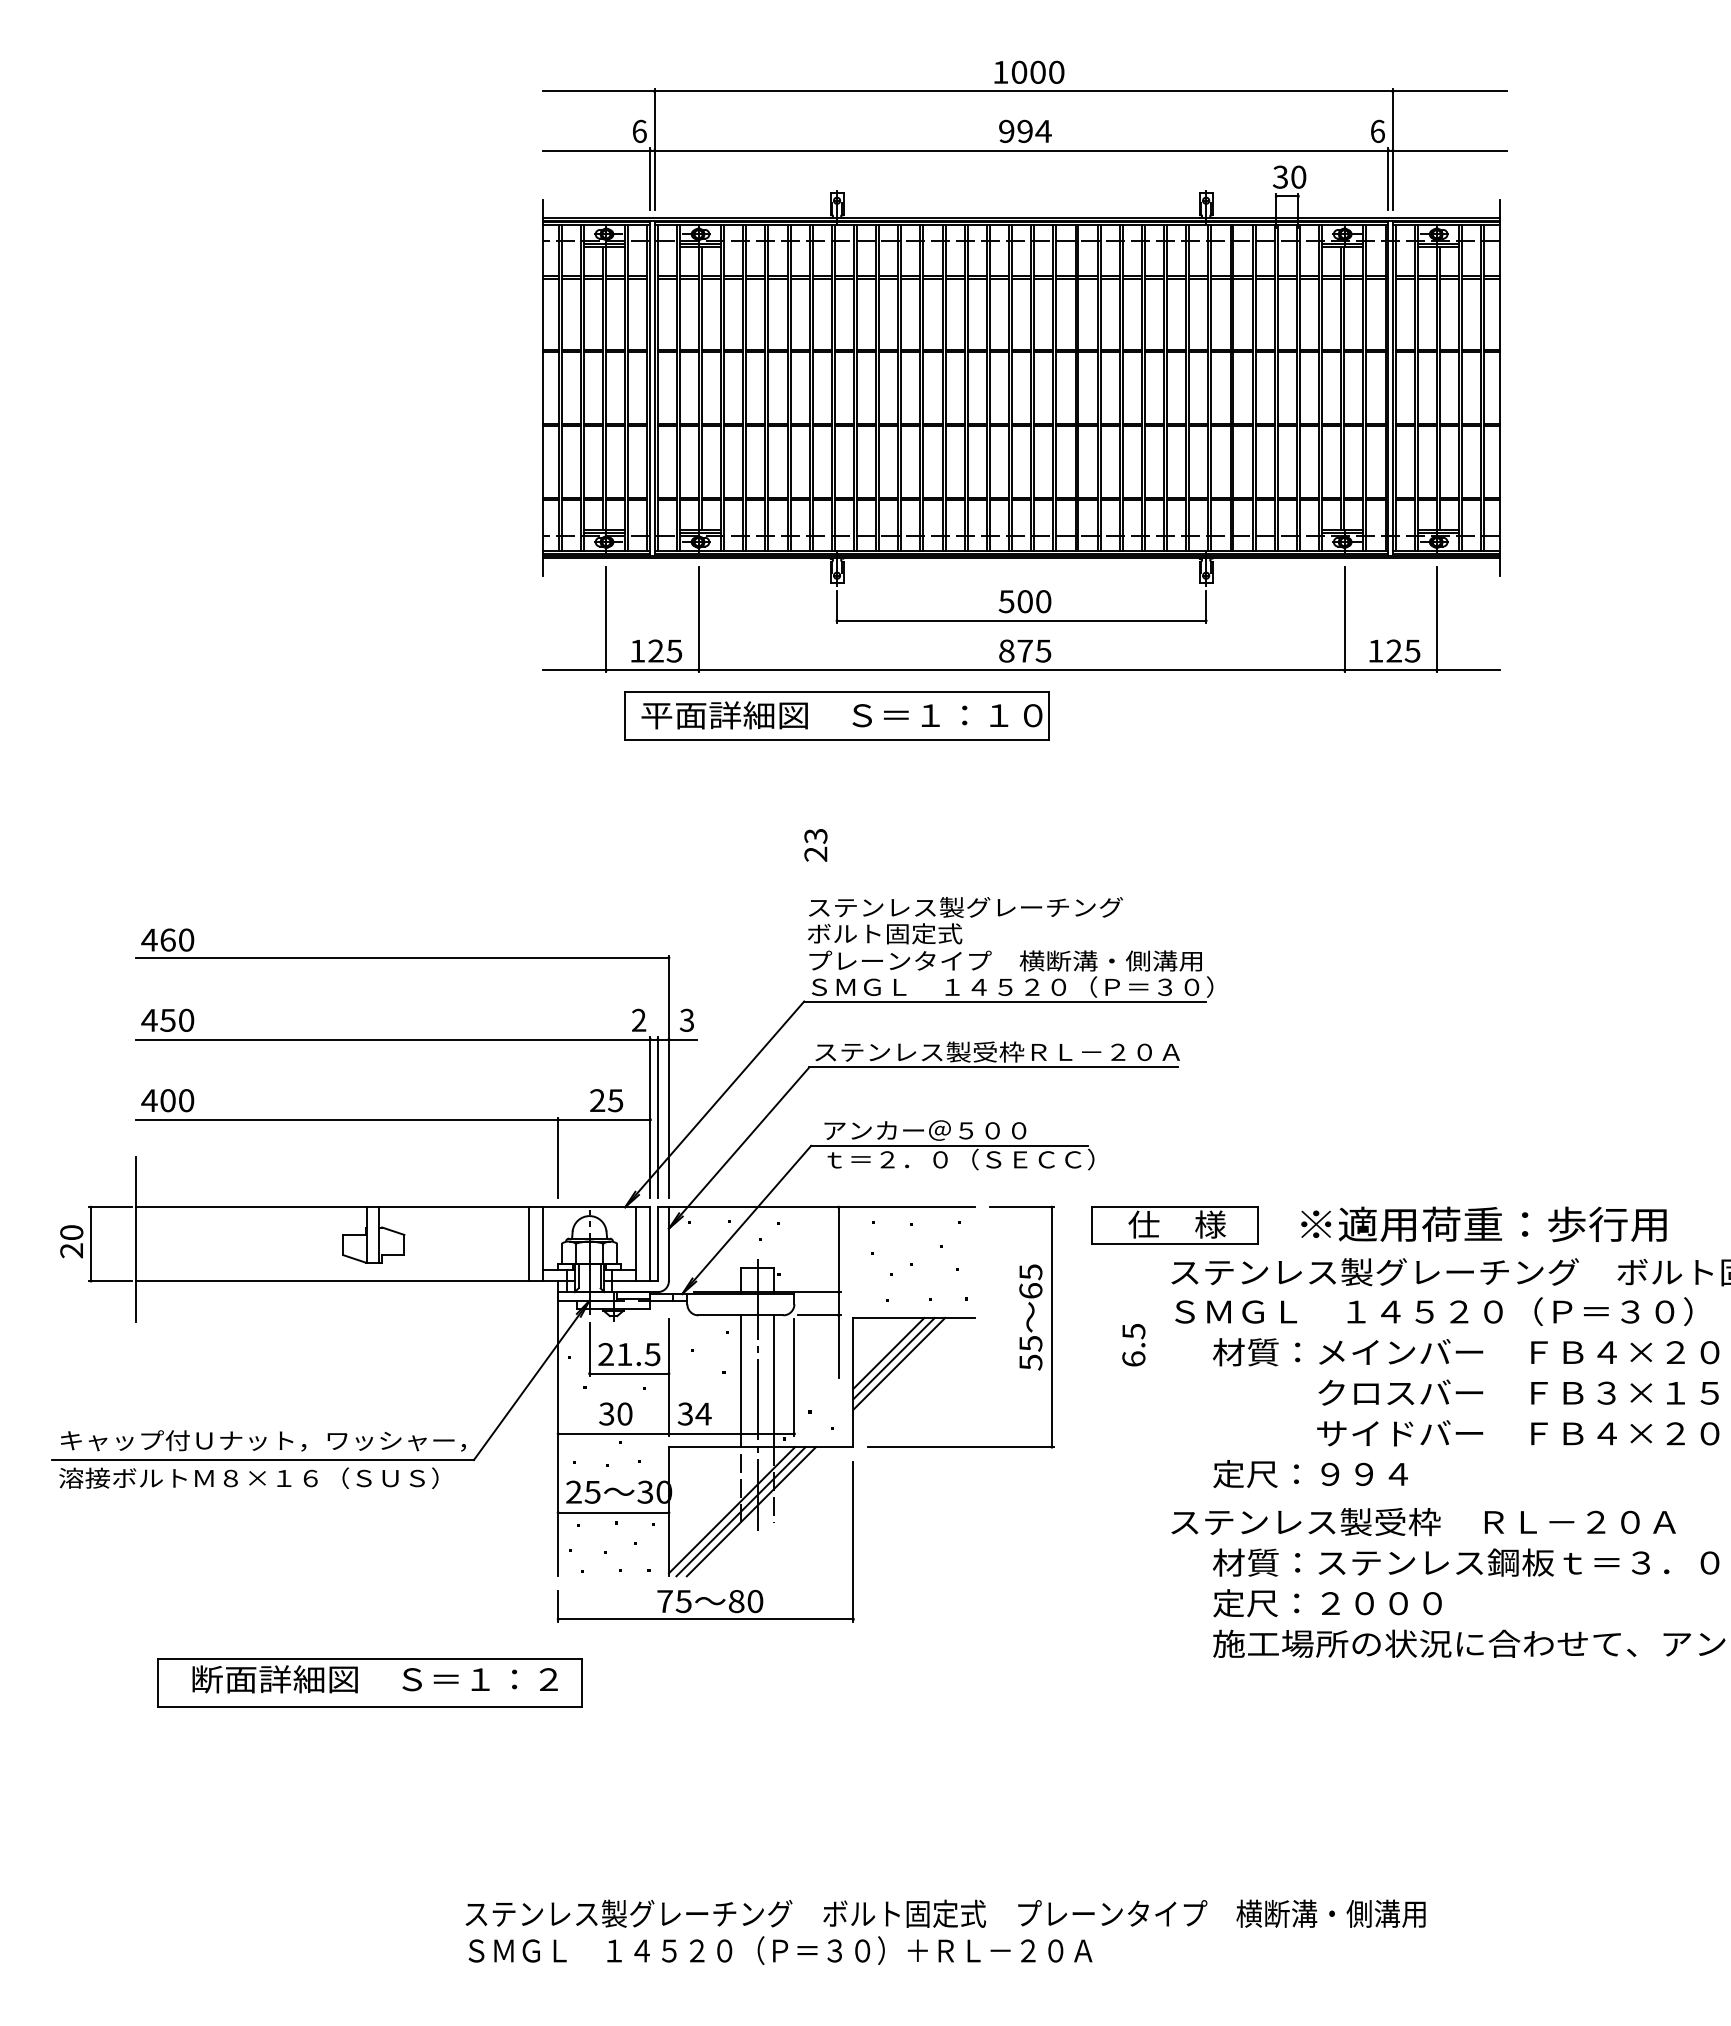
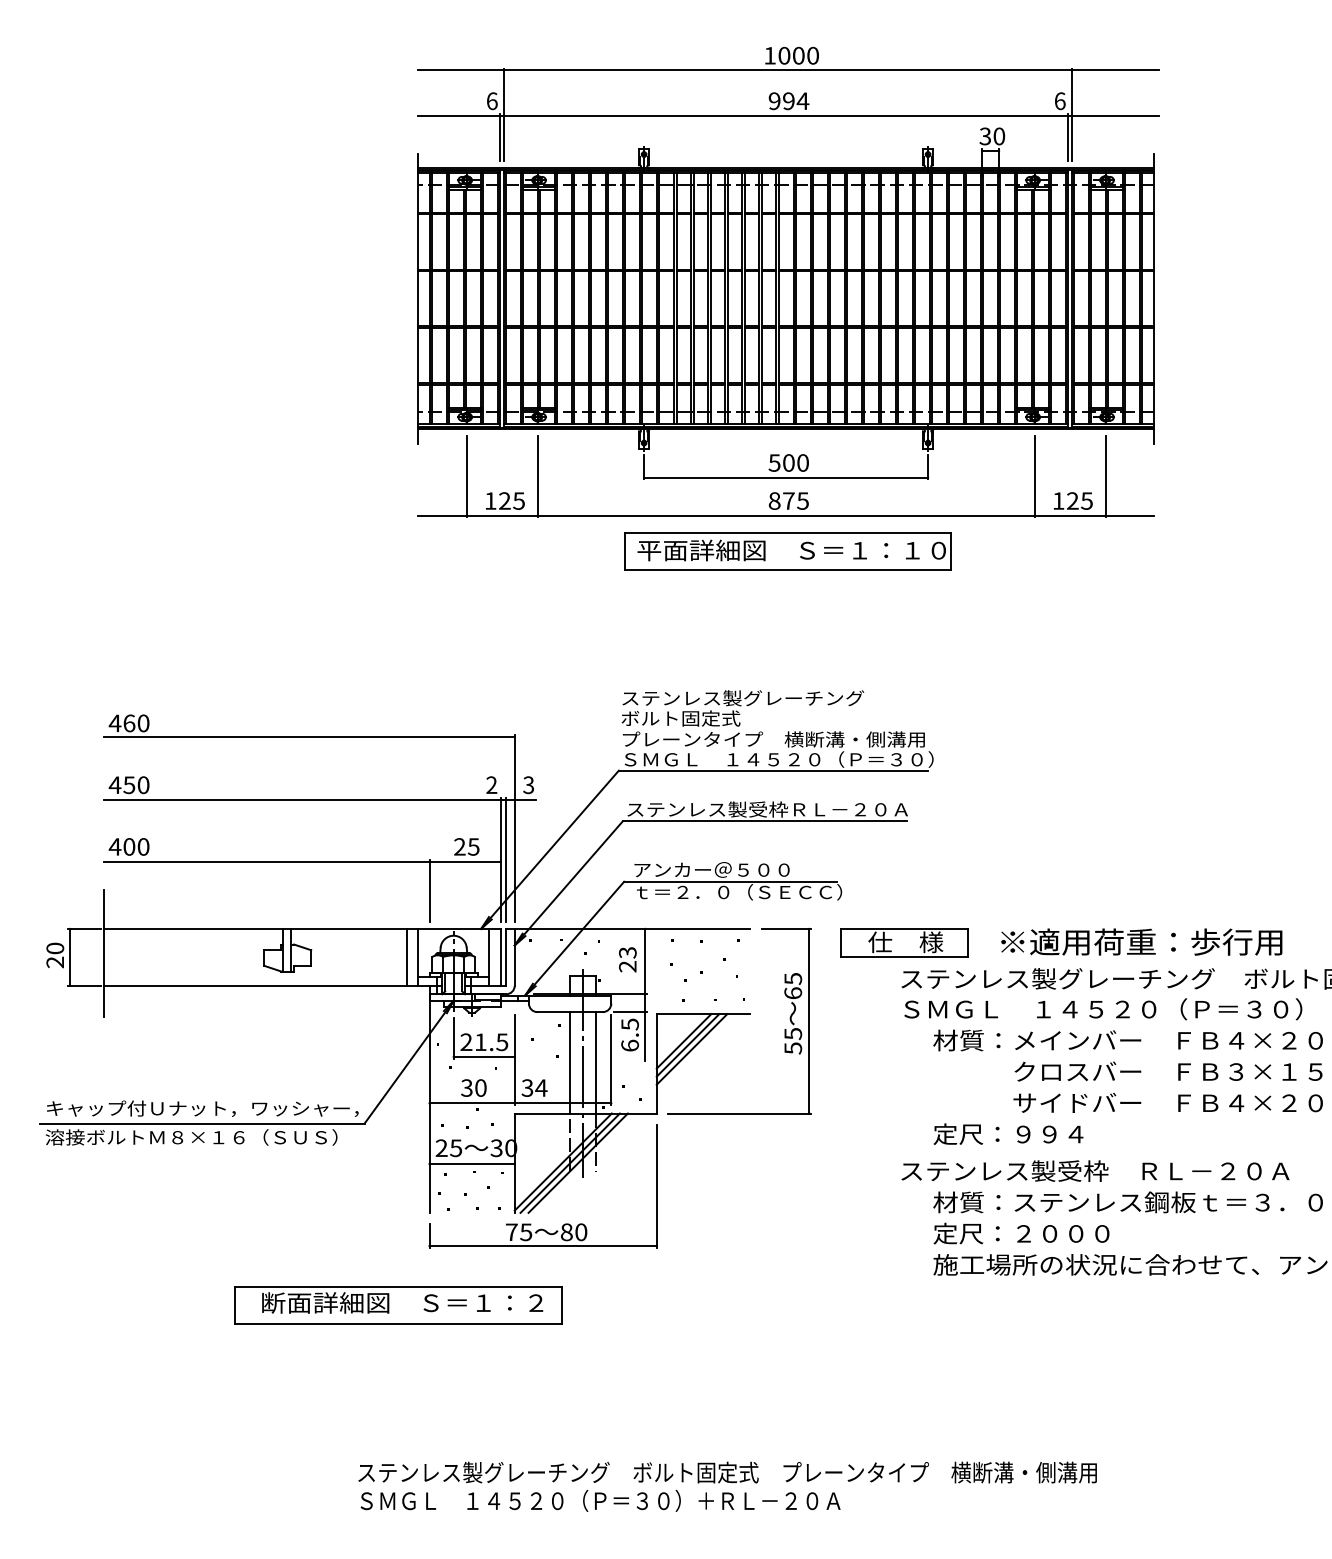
part: (836, 715) -> (787, 550), moved
text: (815, 845) -> (627, 959), moved
text: (1133, 1345) -> (629, 1035), moved
part: (369, 1682) -> (398, 1305), moved

